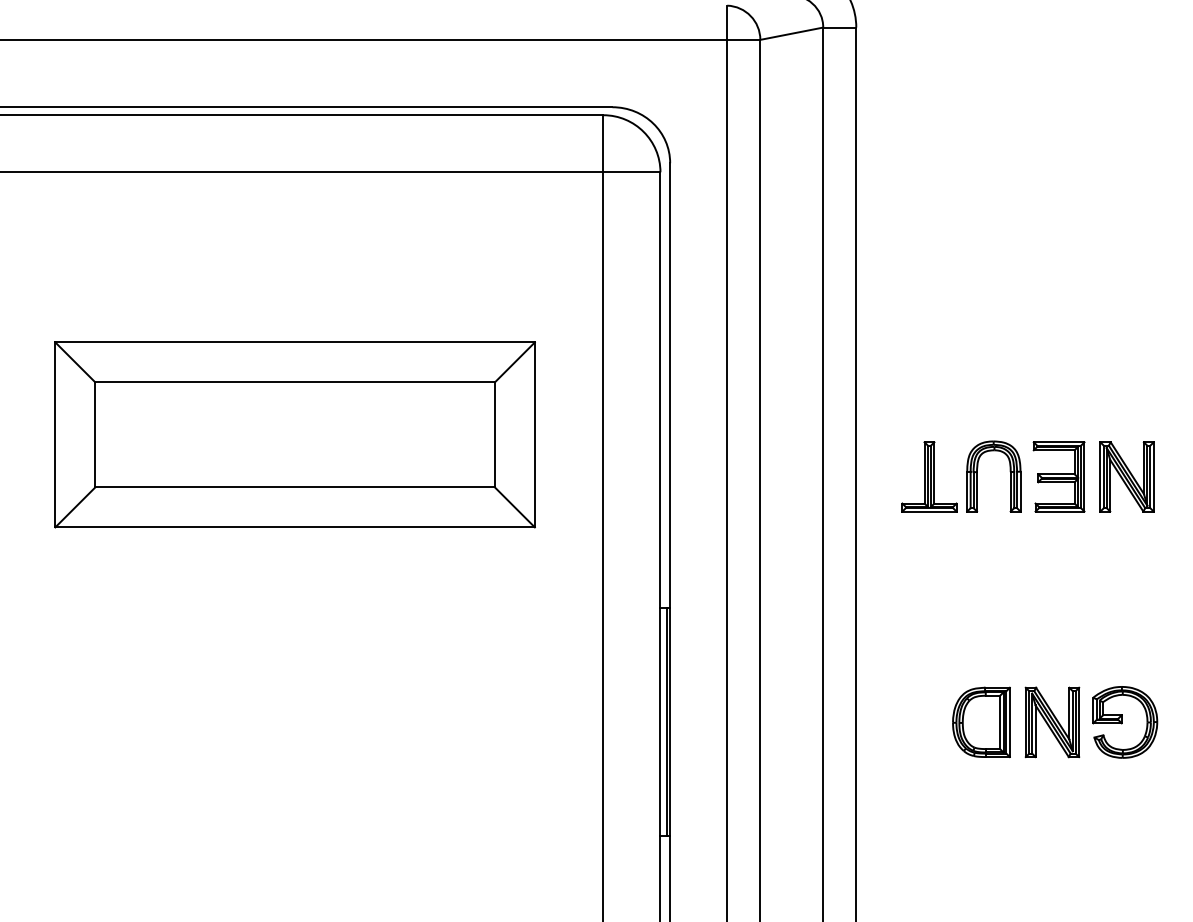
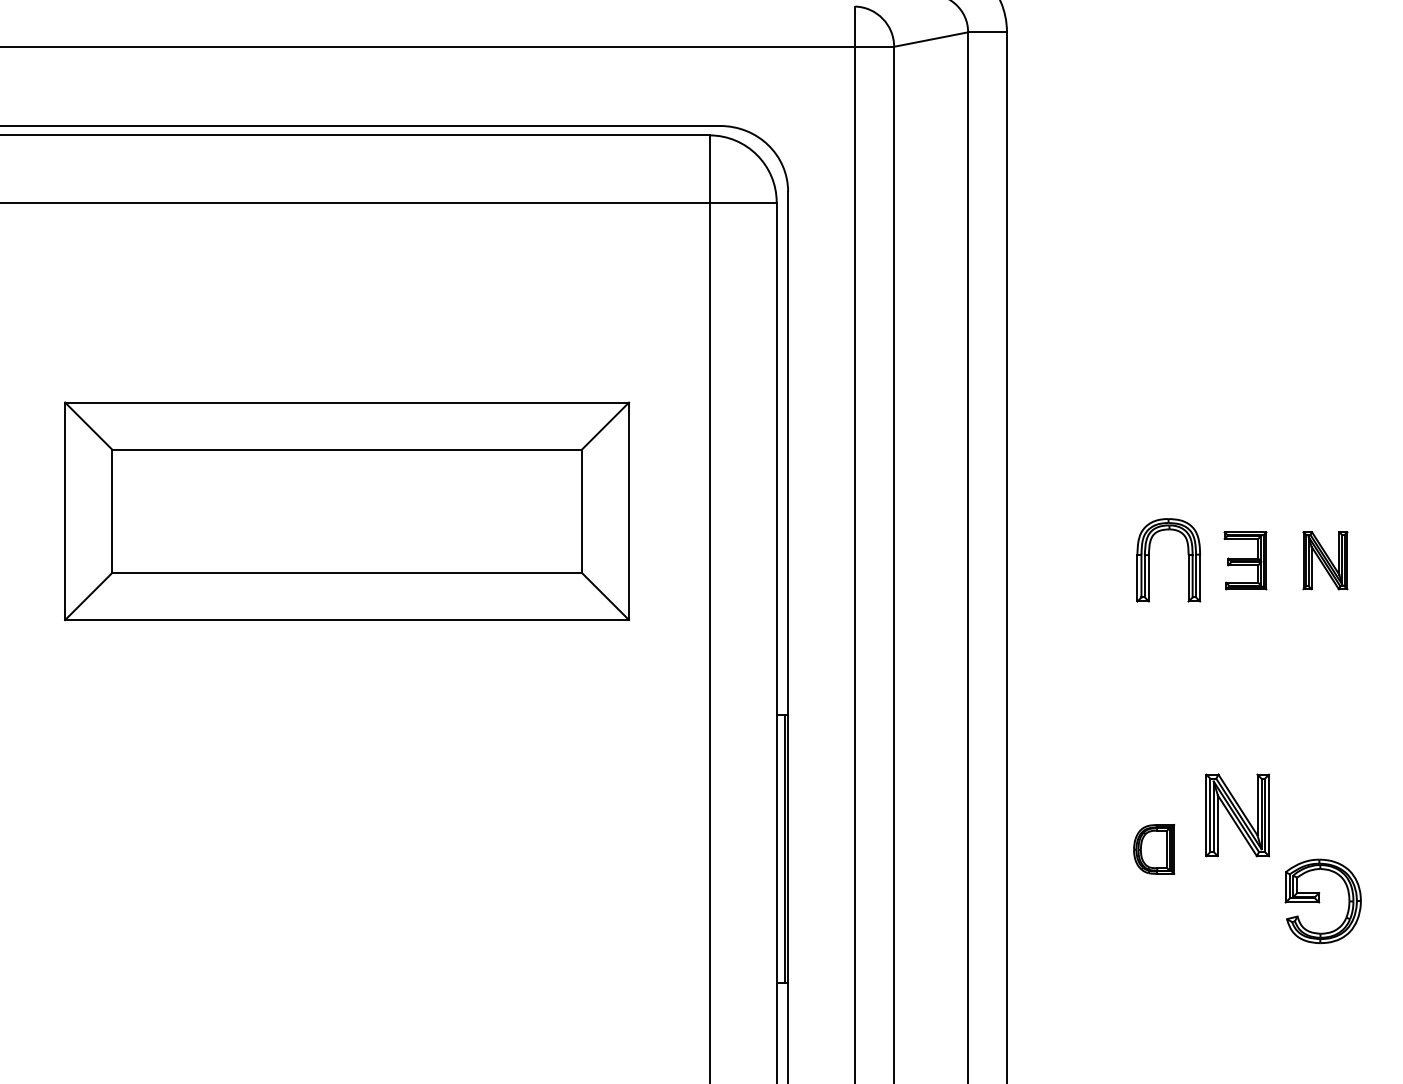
part: (929, 476) -> (1092, 560), removed
part: (1059, 476) -> (1245, 560), size x0.7
part: (1127, 476) -> (1325, 560), size x0.7
part: (980, 722) -> (1153, 849), size x0.6
part: (1052, 722) -> (1237, 815), moved
part: (1124, 722) -> (1322, 901), moved

